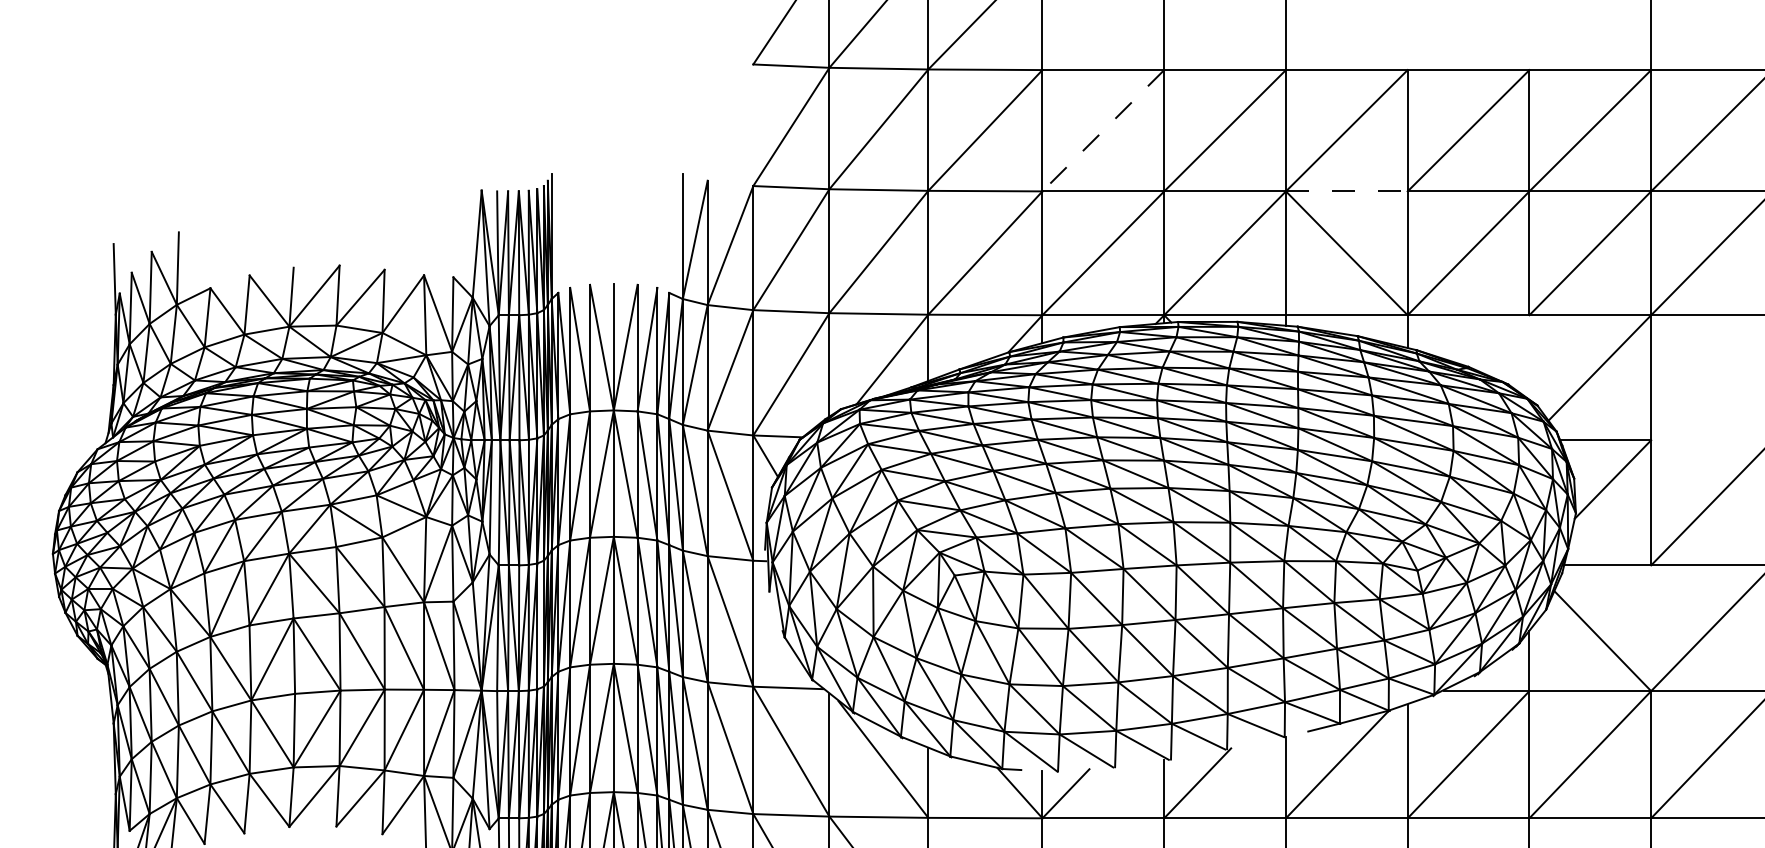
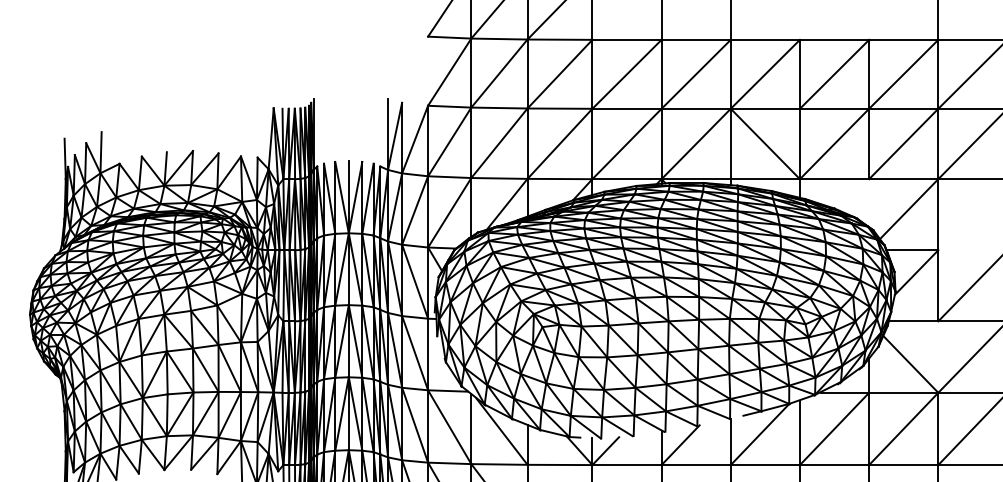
line: (1104, 131) -> (627, 74), dashed -> solid
line: (1347, 190) -> (765, 108), dashed -> solid

